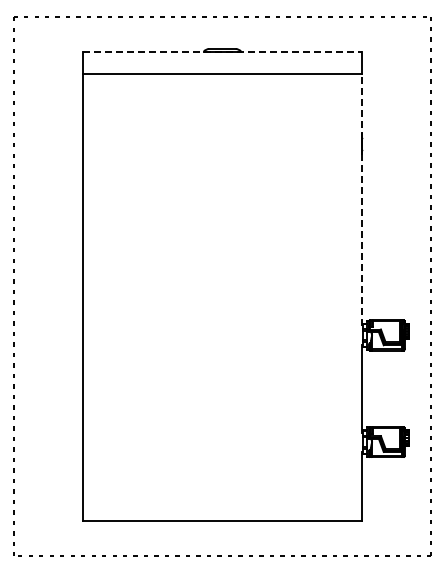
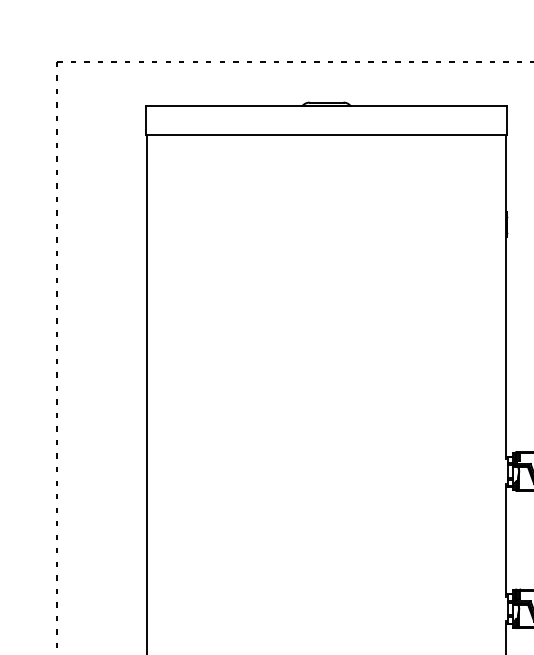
line: (222, 51) -> (326, 105), dashed -> solid
line: (361, 200) -> (505, 297), dashed -> solid

